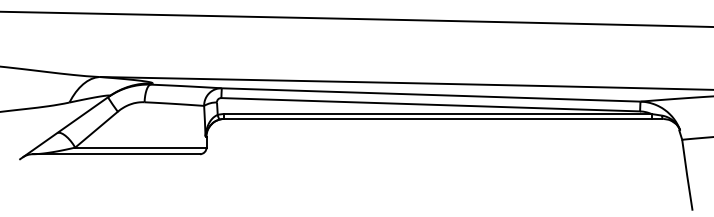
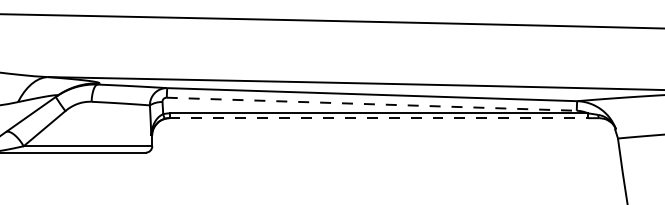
line: (431, 104) -> (372, 103), solid -> dashed
line: (437, 118) -> (378, 117), solid -> dashed

